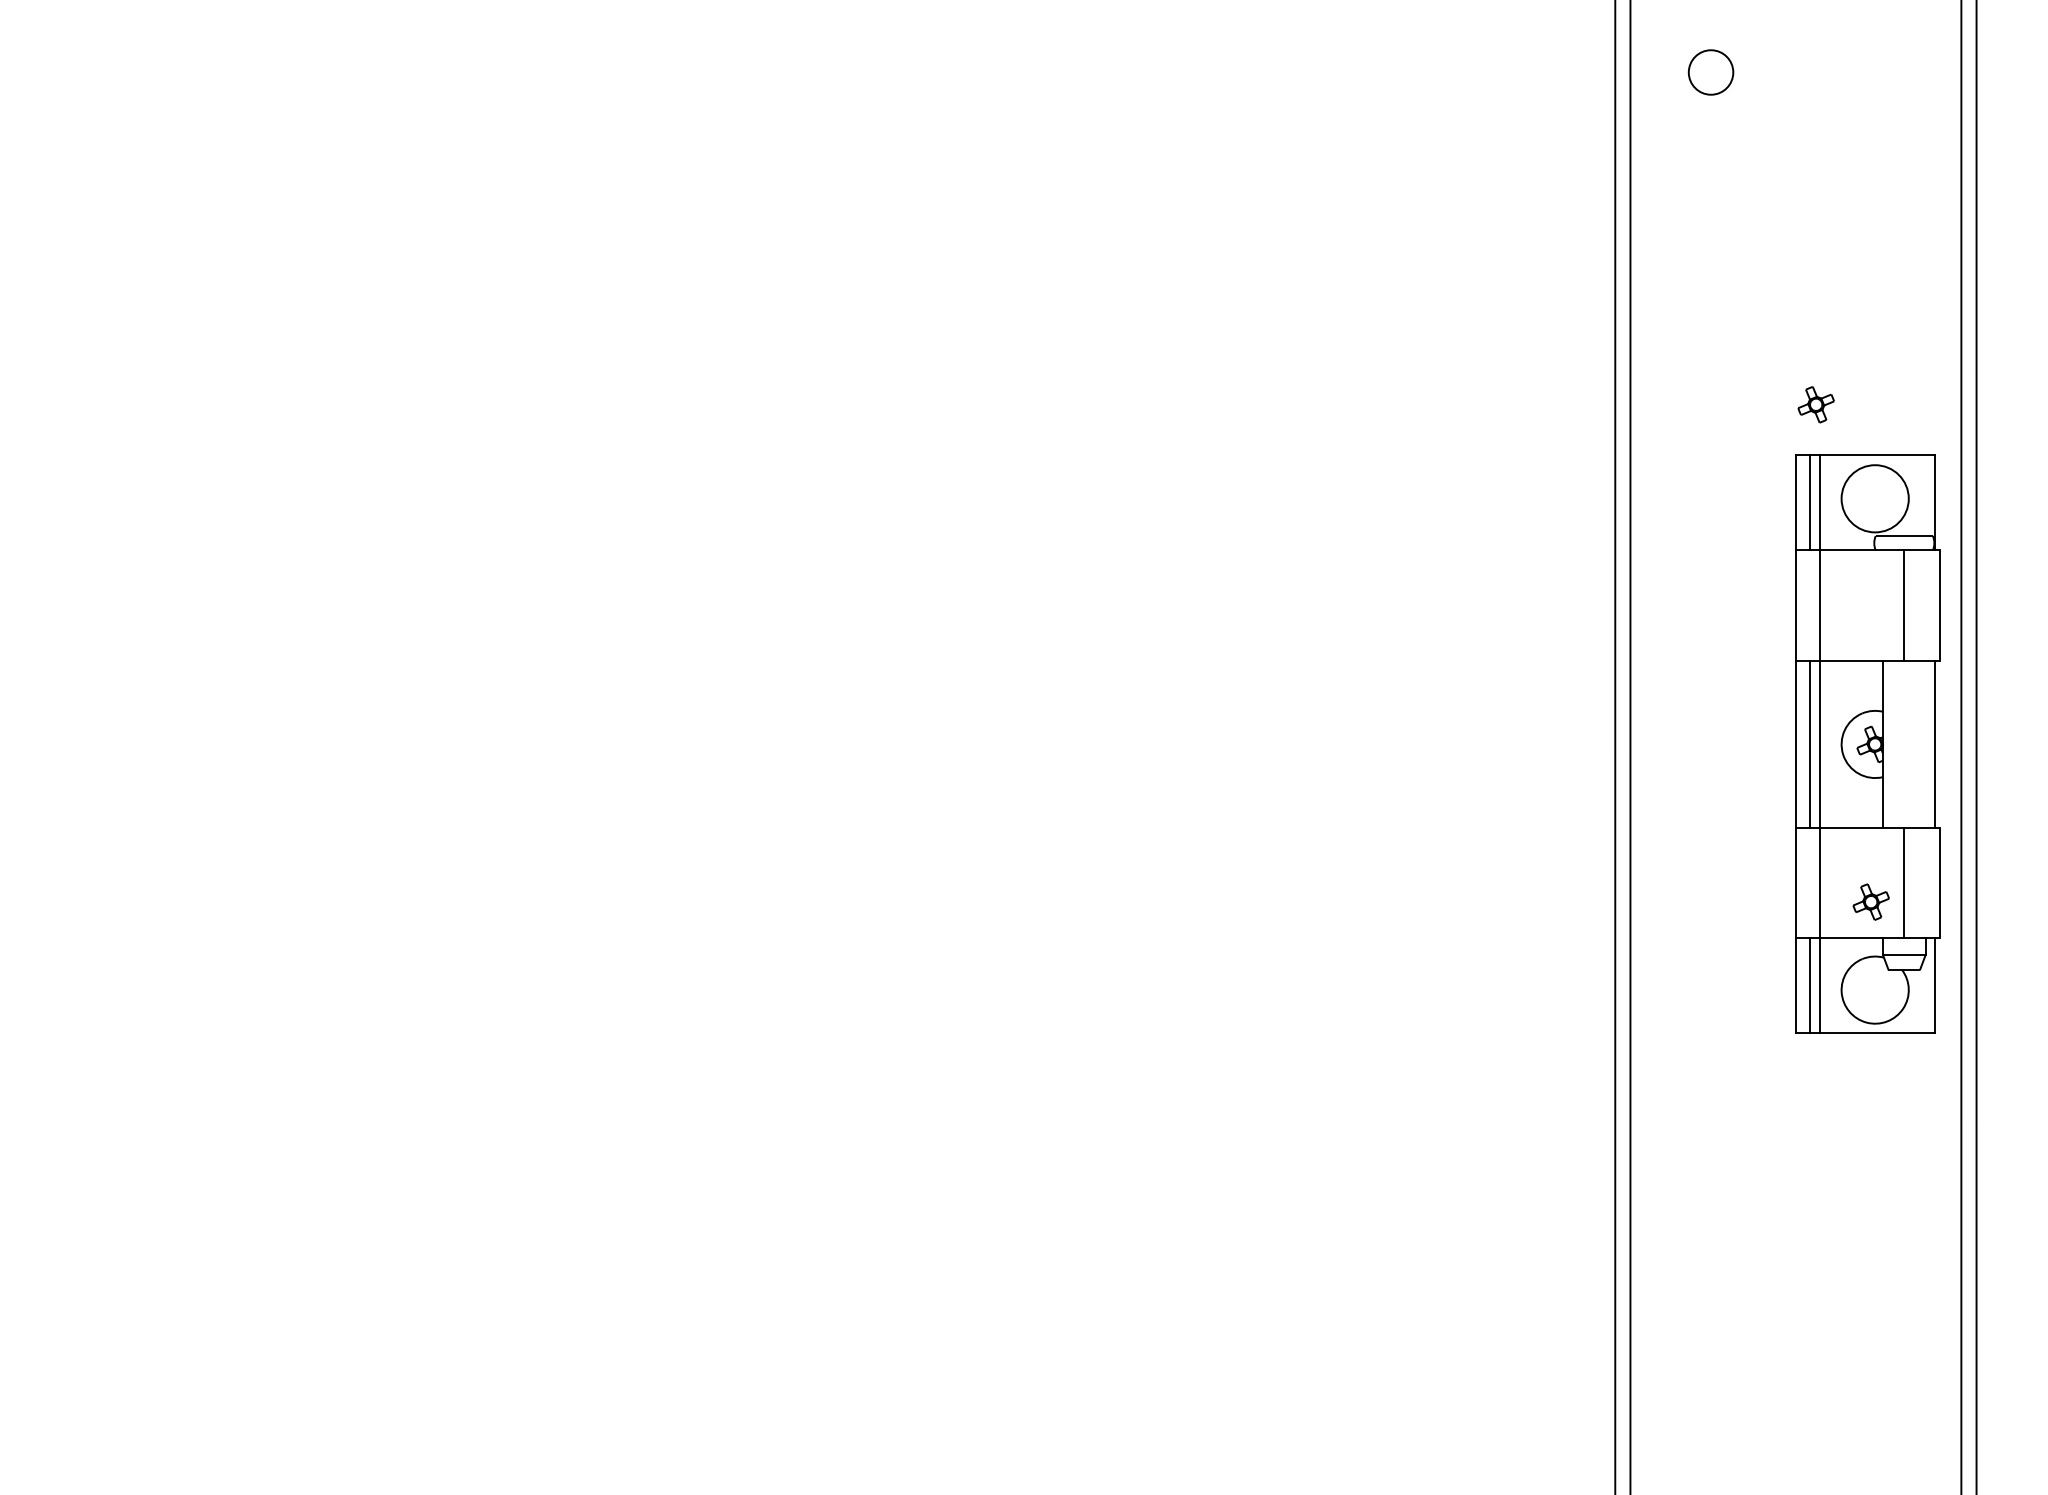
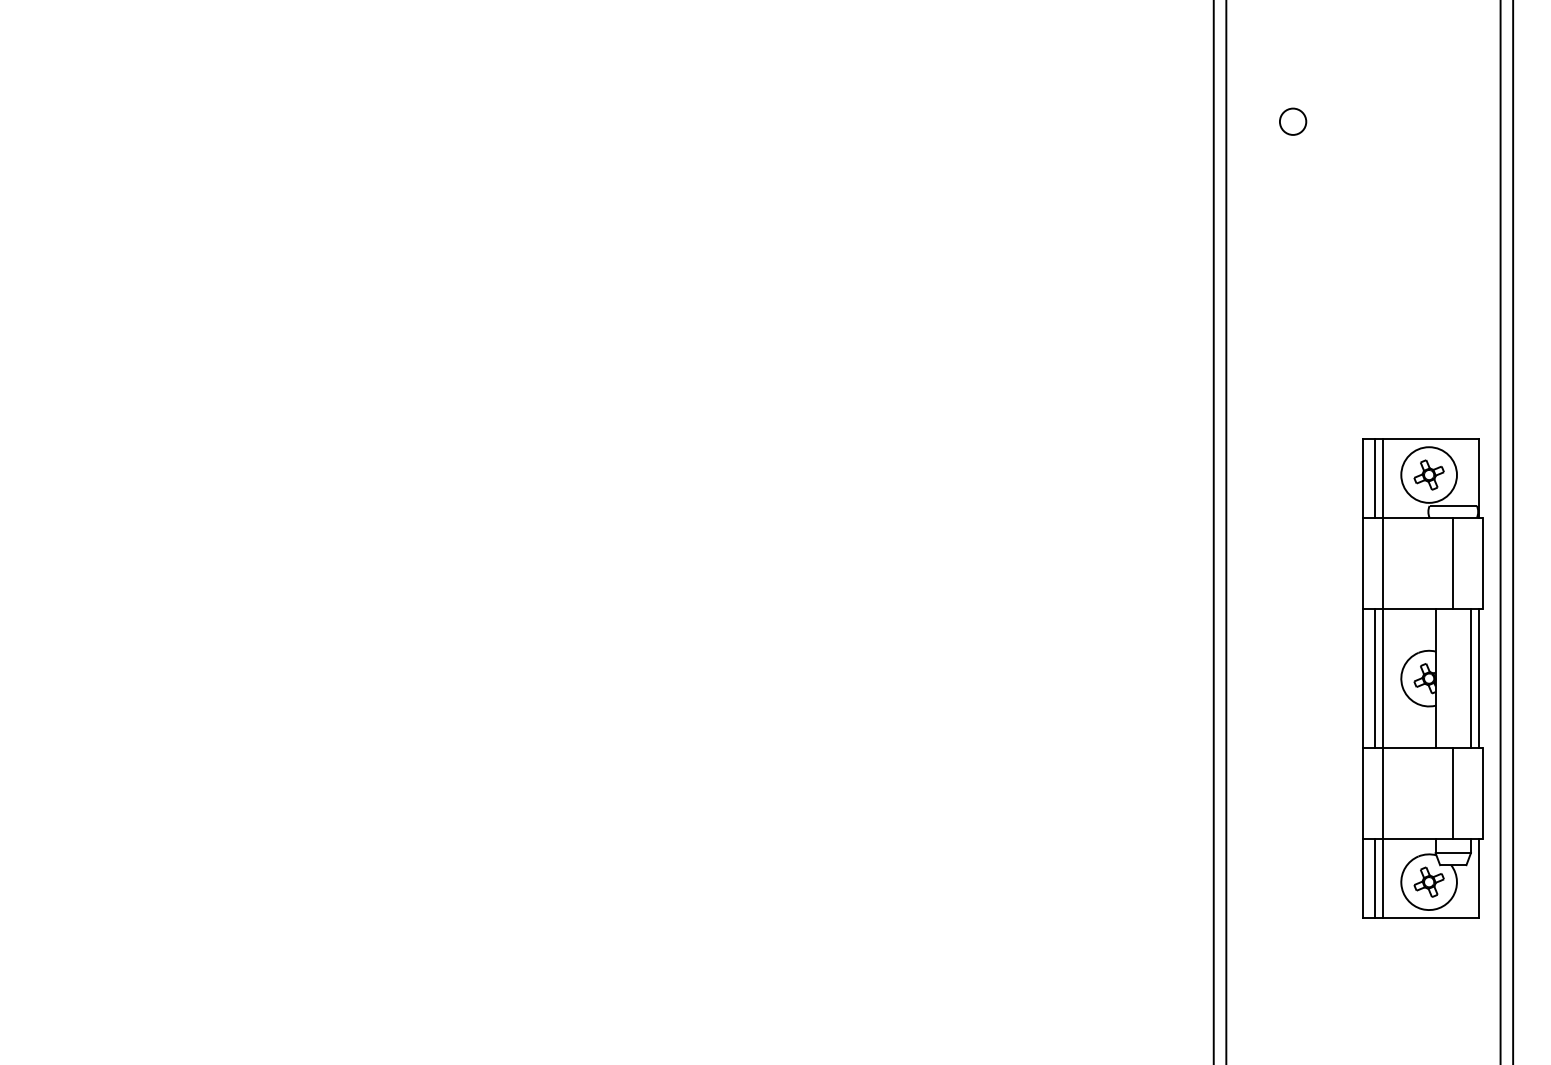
circle: (1710, 72) -> (1292, 121), size x0.71
part: (1815, 404) -> (1428, 474), moved
line: (1925, 744) -> (1470, 678), added
part: (1870, 901) -> (1428, 881), moved

